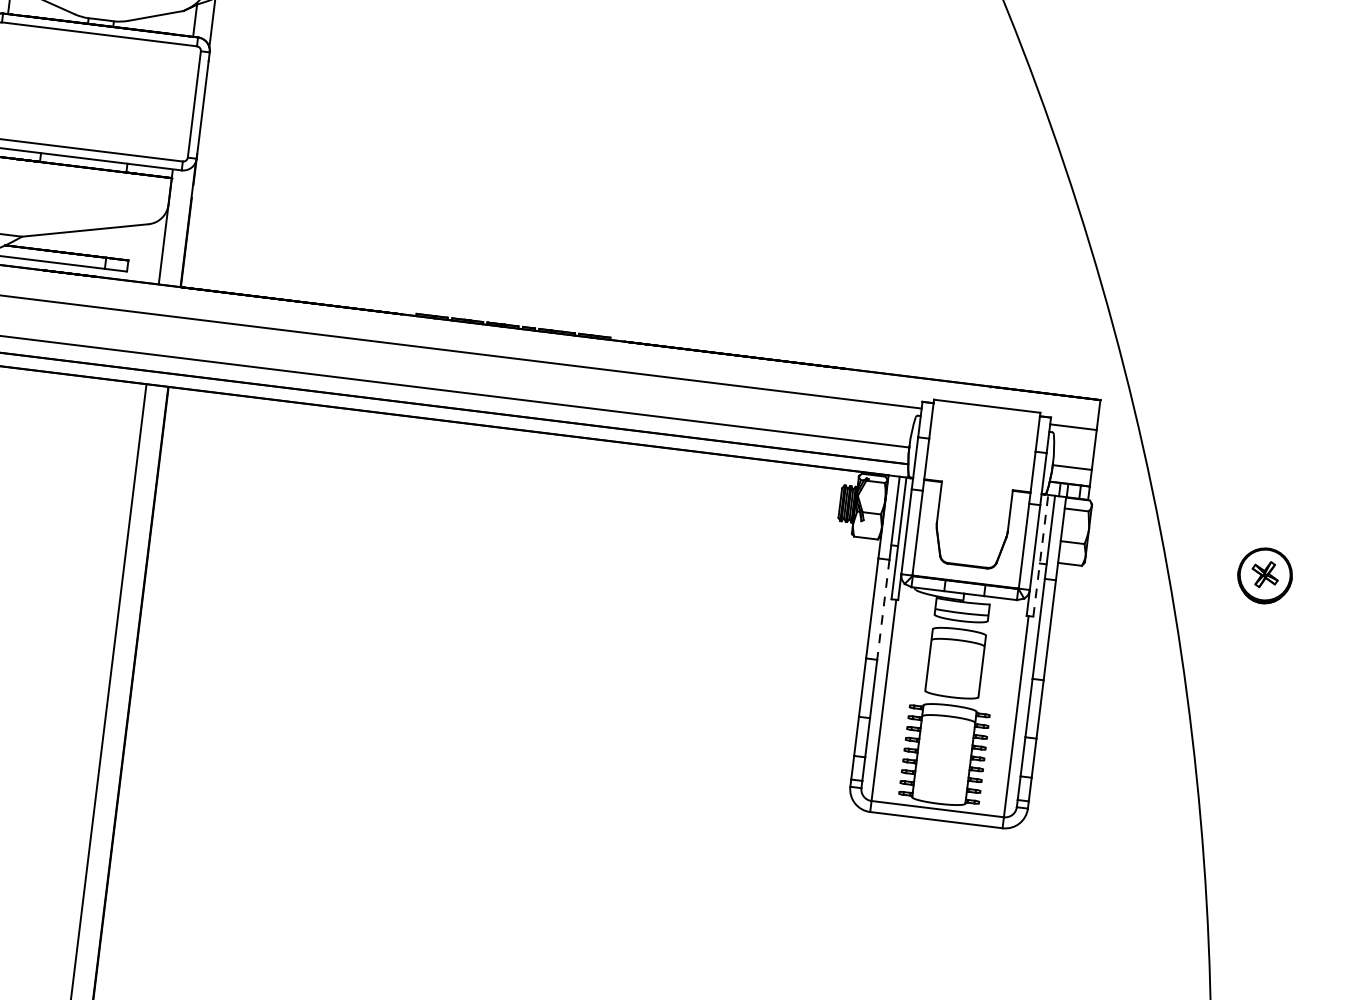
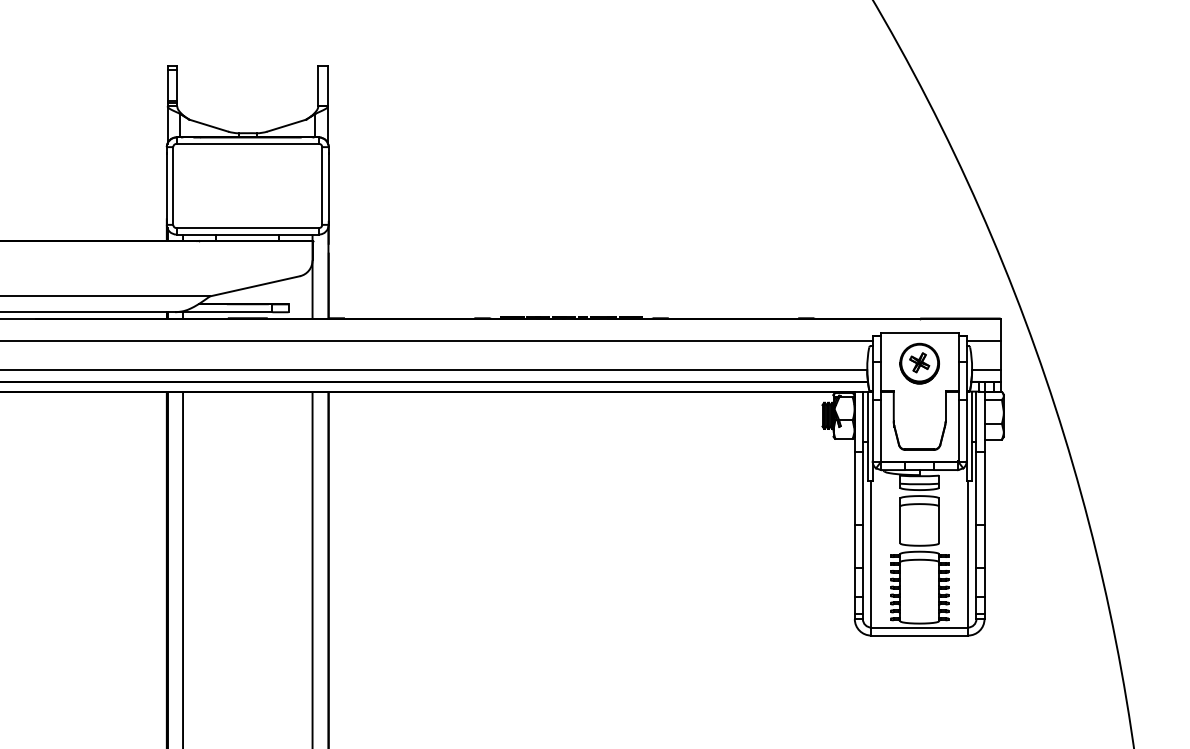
line: (1040, 556) -> (971, 436), dashed -> solid
part: (1264, 575) -> (919, 363), moved
line: (882, 609) -> (862, 488), dashed -> solid

